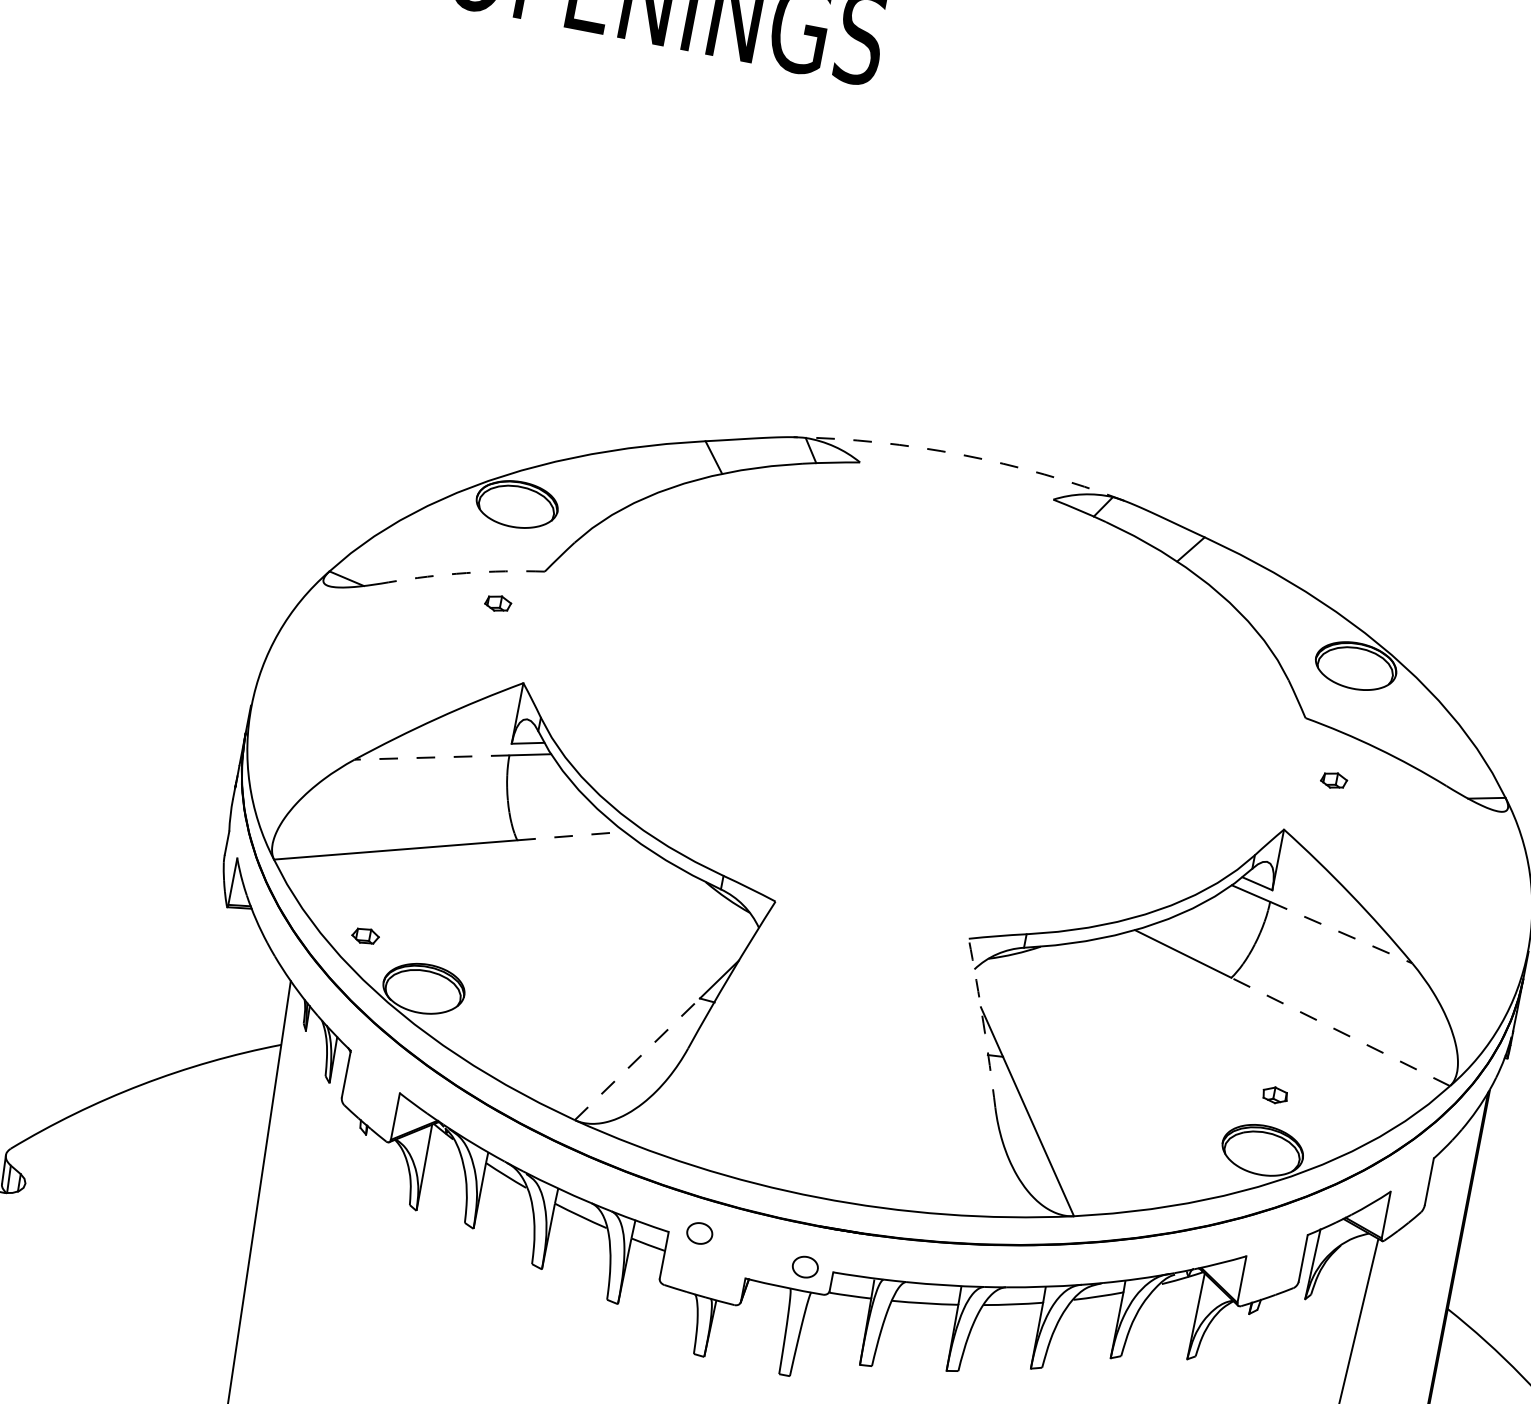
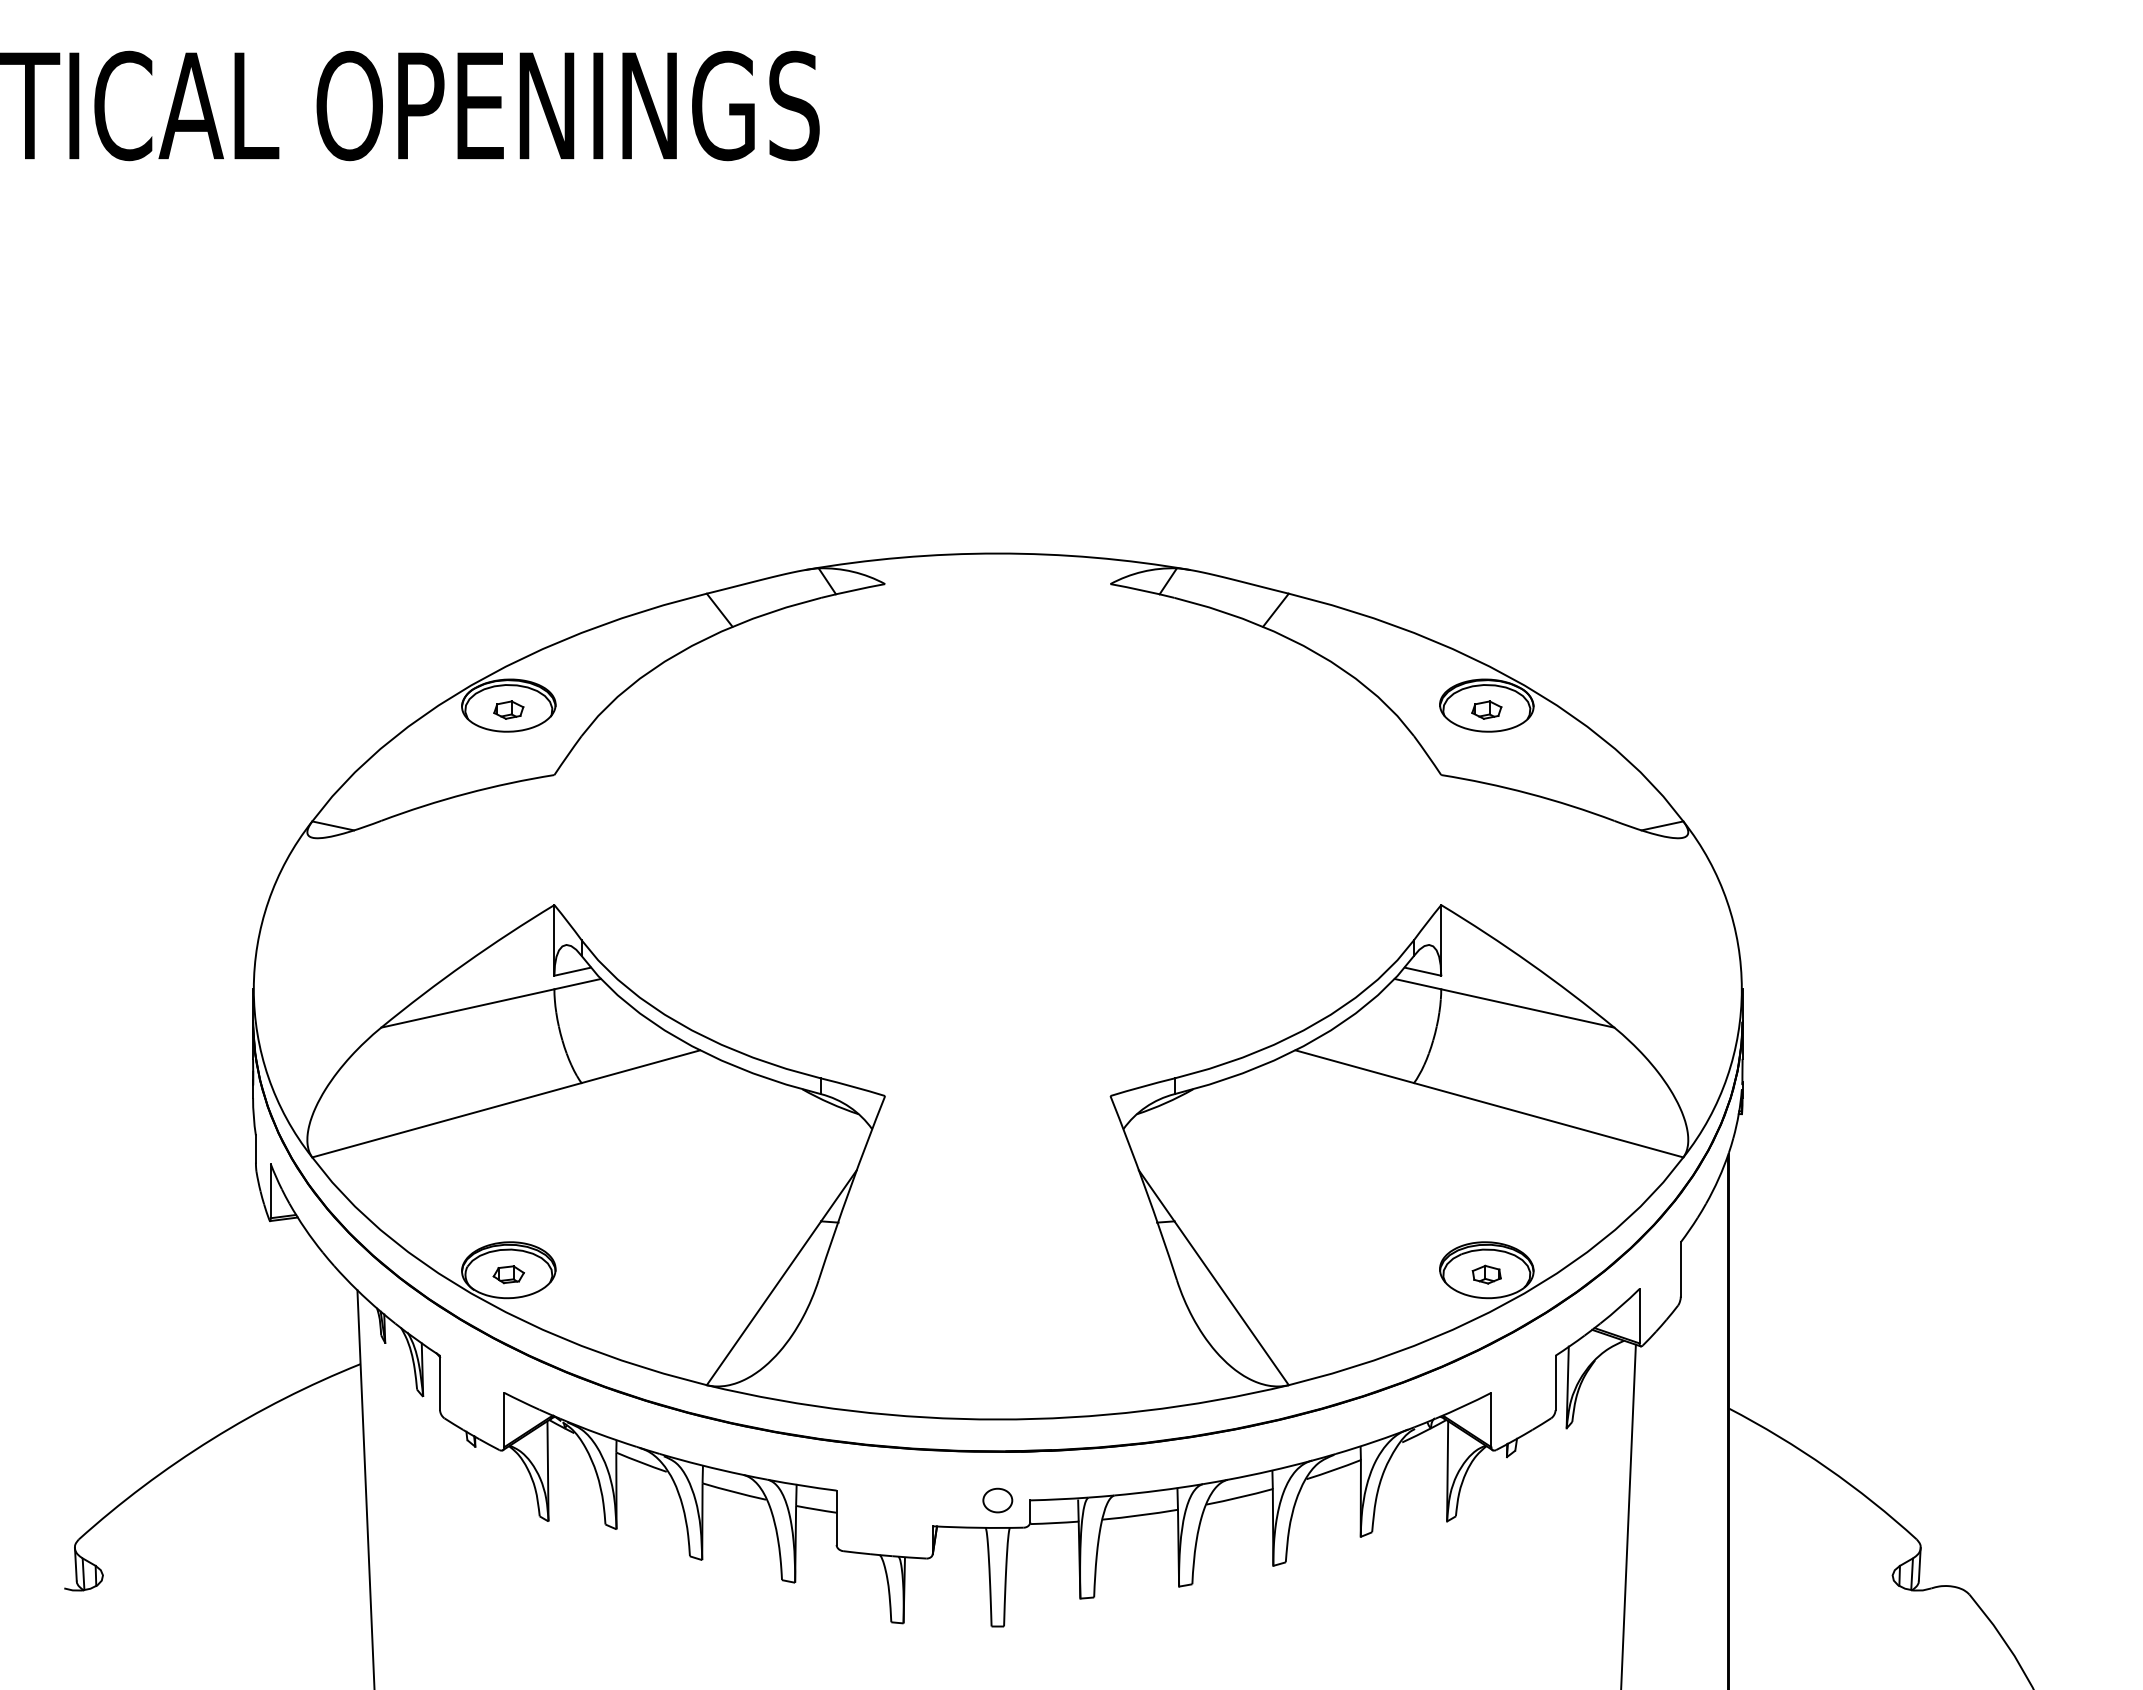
arc: (961, 454) -> (997, 553), dashed -> solid
arc: (466, 572) -> (466, 793), dashed -> solid
part: (497, 603) -> (508, 709), moved
line: (431, 757) -> (467, 1008), dashed -> solid
part: (1333, 779) -> (1486, 709), moved
line: (571, 835) -> (641, 1066), dashed -> solid
line: (1340, 932) -> (1527, 1008), dashed -> solid
part: (365, 935) -> (508, 1274), moved
arc: (983, 1023) -> (1145, 1187), dashed -> solid
line: (1340, 1032) -> (1548, 1120), dashed -> solid
line: (636, 1059) -> (763, 1303), dashed -> solid
part: (1274, 1095) -> (1486, 1274), moved
part: (699, 1233) -> (871, 1485), removed

